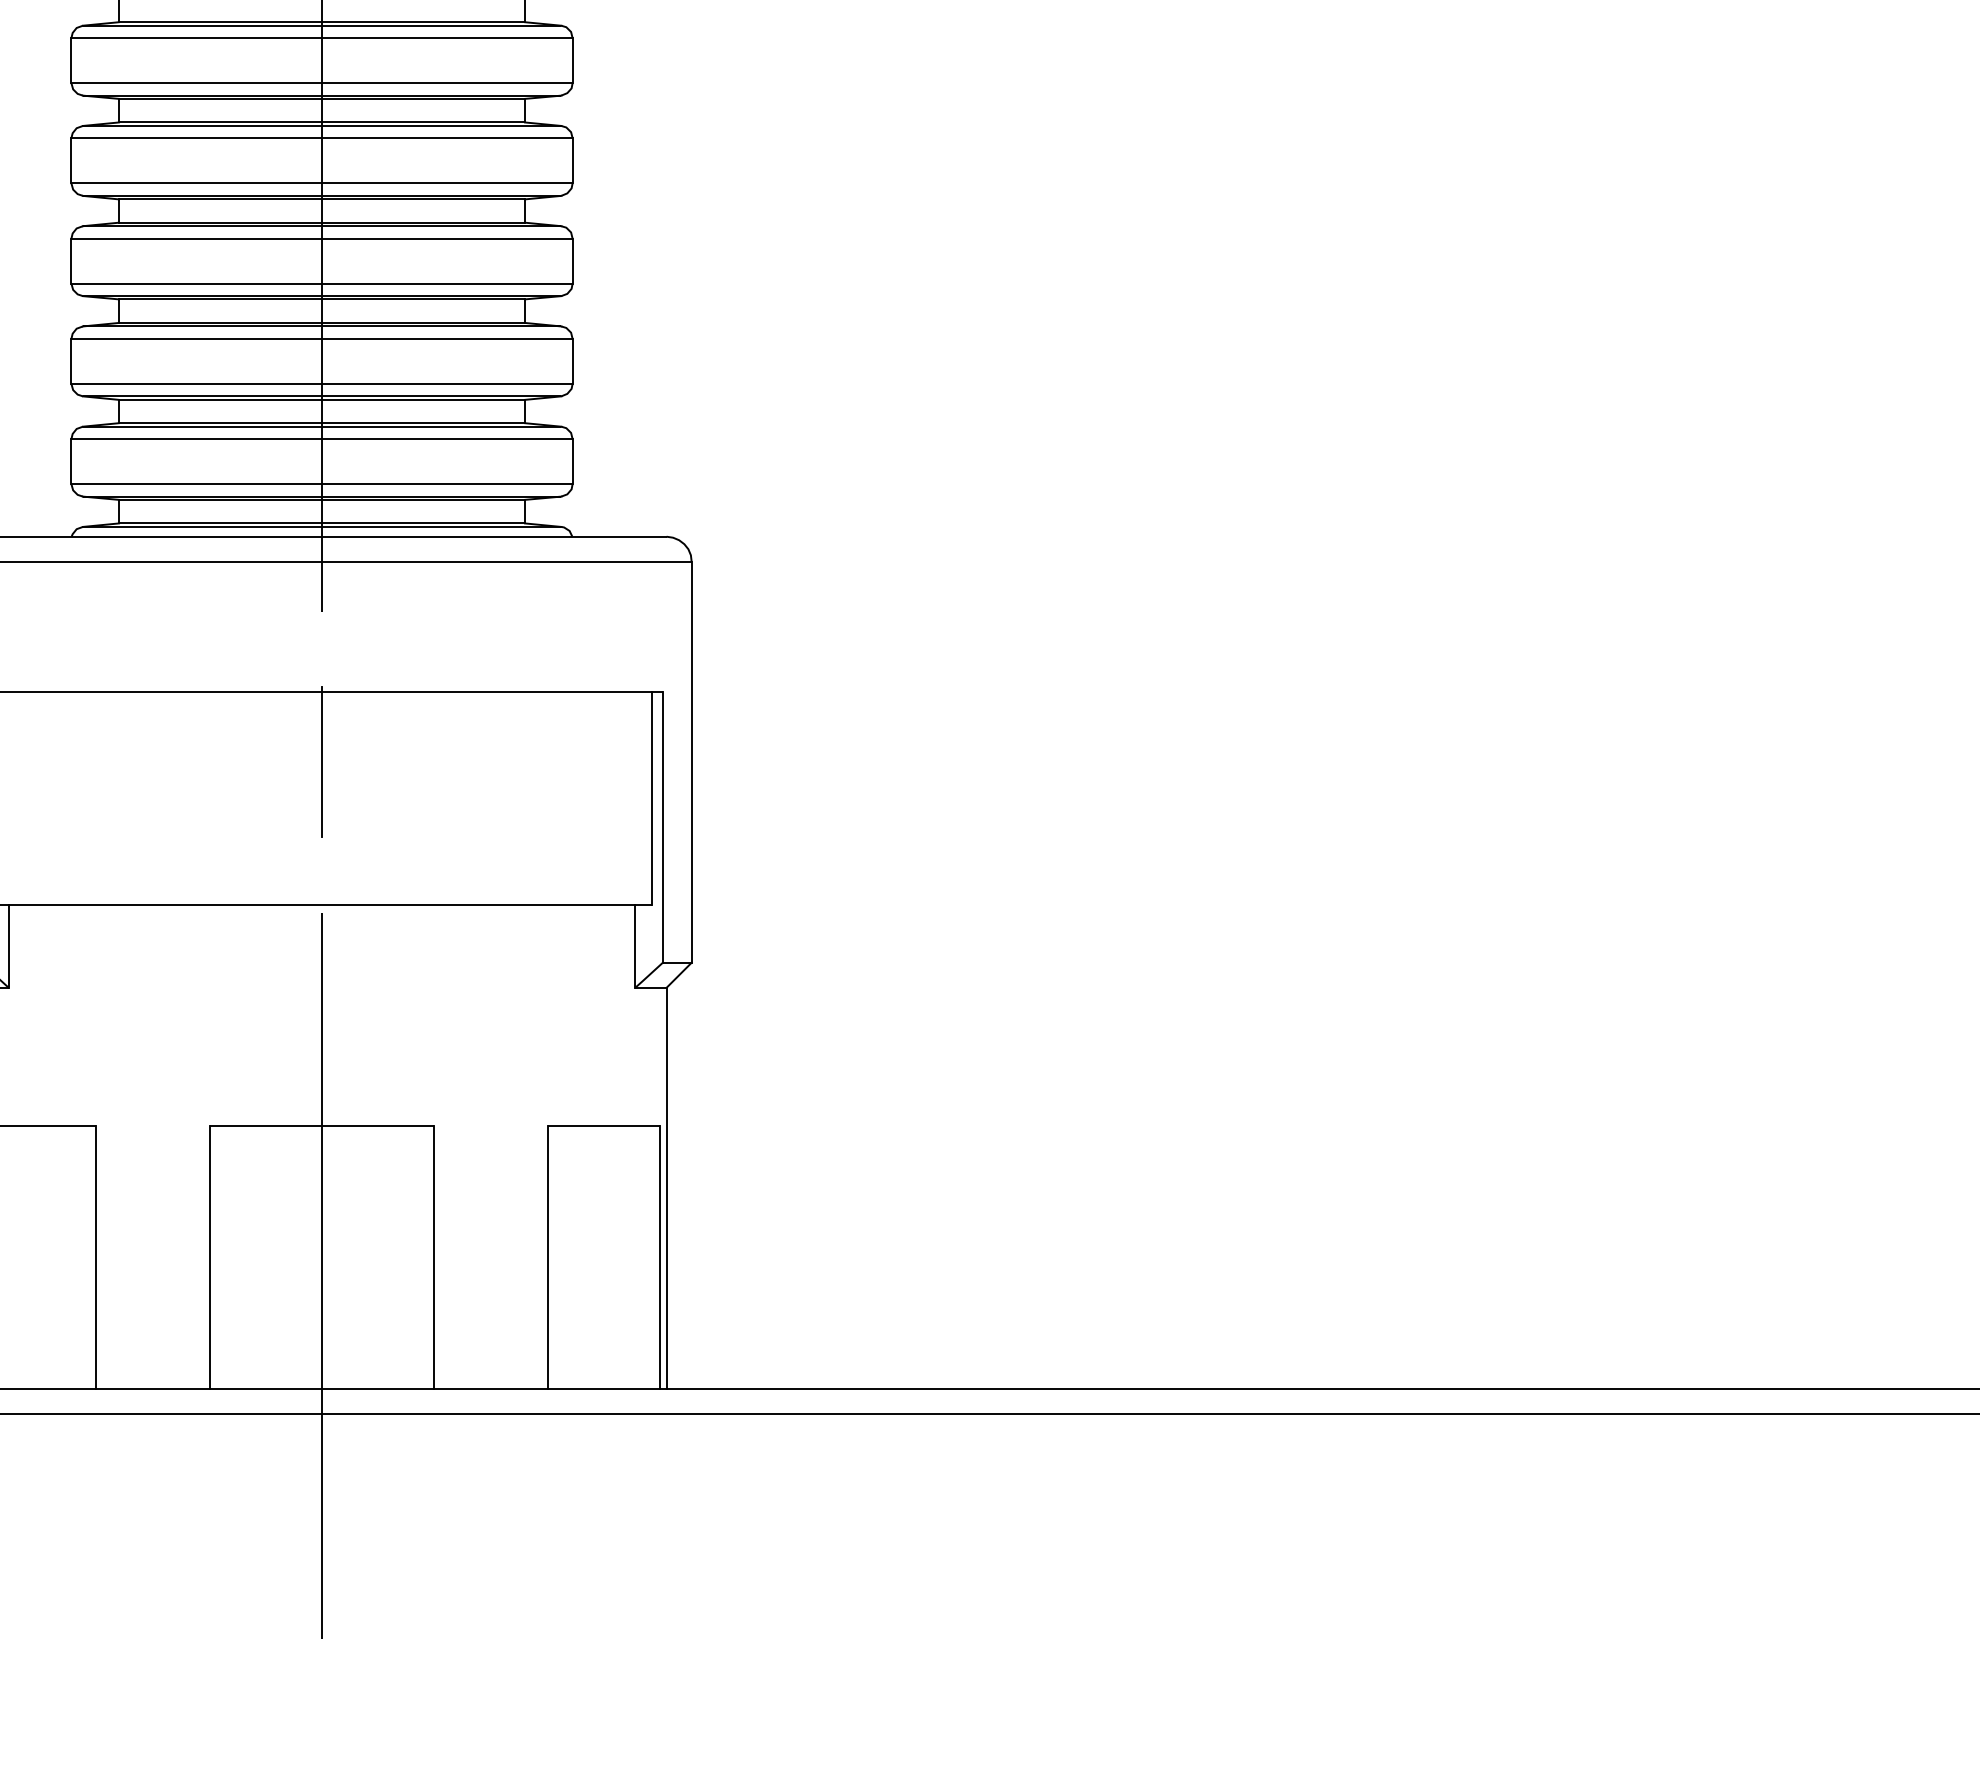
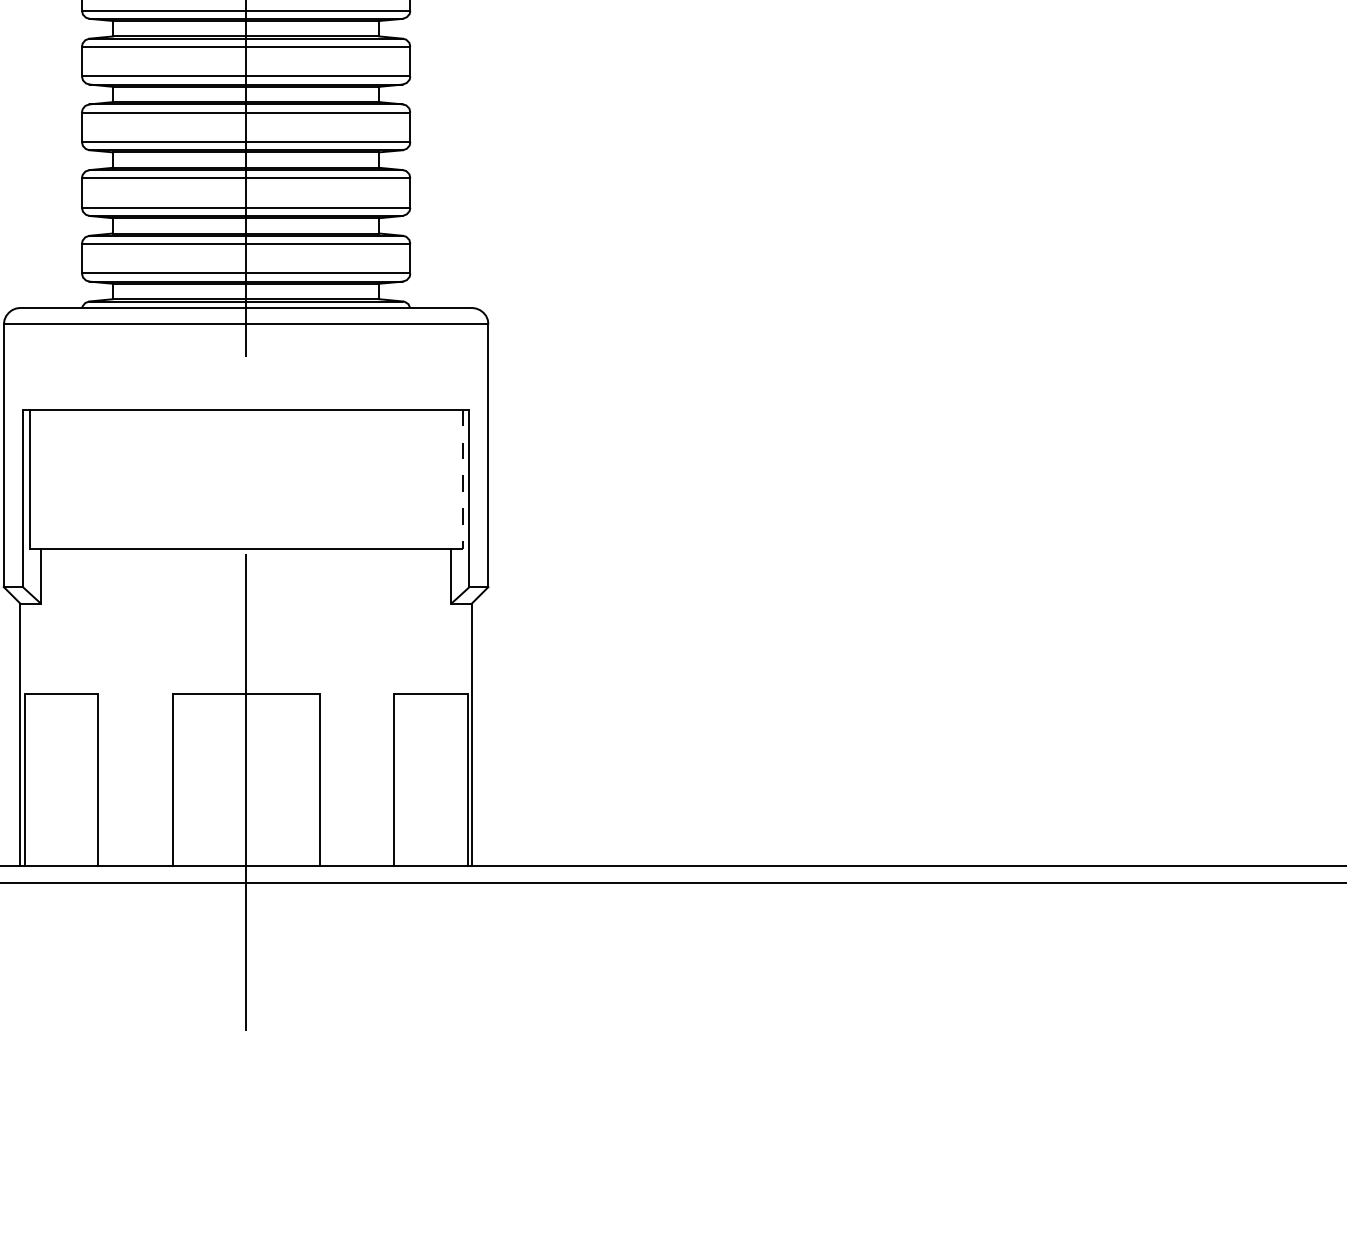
line: (322, 761) -> (246, 455), removed
line: (652, 798) -> (462, 479), solid -> dashed

